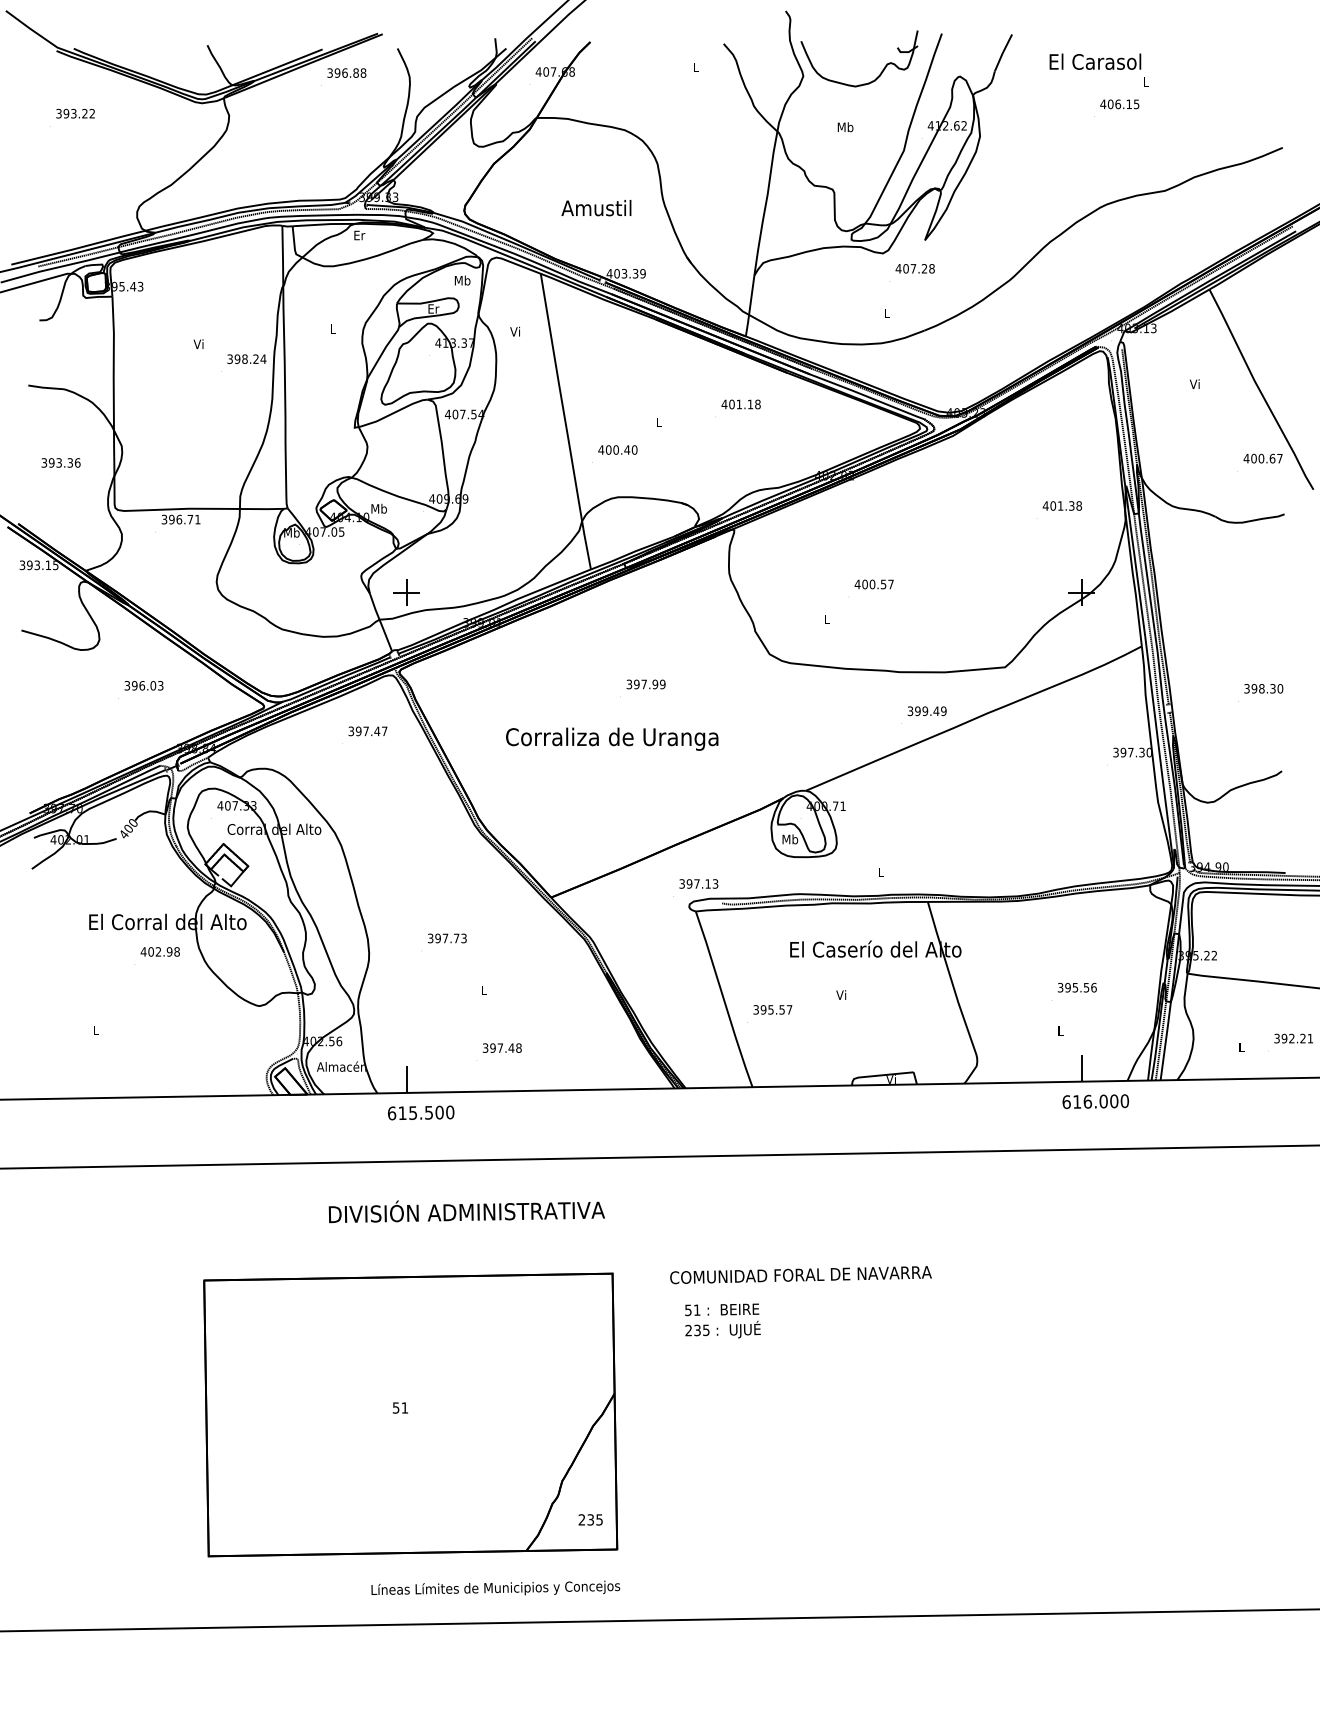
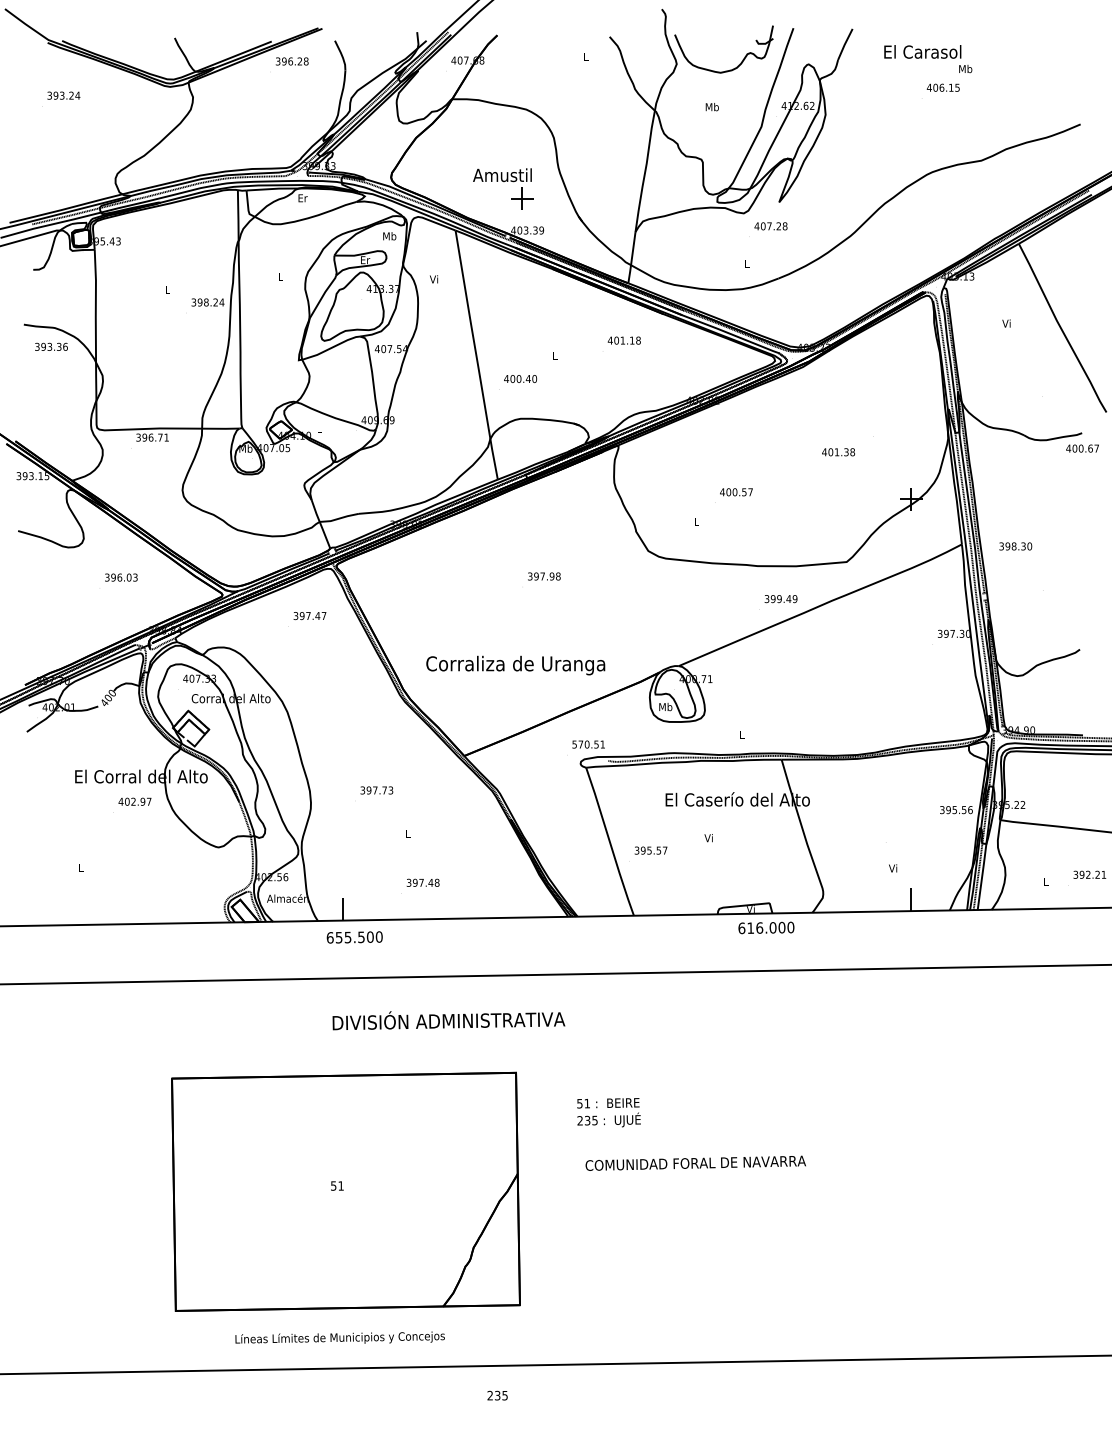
text: (355, 72) -> (299, 60), 396.88 -> 396.28
text: (1146, 81) -> (965, 68), L -> Mb
text: (92, 113) -> (77, 95), 393.22 -> 393.24
text: (198, 344) -> (167, 290), Vi -> L
text: (1262, 458) -> (1082, 448), moved
text: (60, 462) -> (50, 346), moved
text: (1061, 505) -> (837, 451), moved
text: (378, 508) -> (318, 428), Mb -> L
part: (406, 592) -> (521, 198), moved
text: (662, 684) -> (558, 576), 397.99 -> 397.98
text: (1263, 688) -> (1015, 546), moved
text: (612, 738) -> (515, 664), moved
text: (698, 883) -> (588, 744), 397.13 -> 570.51
text: (176, 951) -> (148, 801), 402.98 -> 402.97
text: (1076, 987) -> (955, 809), moved
text: (1059, 1030) -> (892, 867), L -> Vi
text: (1095, 1101) -> (766, 927), moved
text: (402, 1113) -> (339, 937), 615.500 -> 655.500
text: (466, 1211) -> (448, 1020), moved
text: (800, 1275) -> (695, 1163), moved
text: (590, 1519) -> (497, 1395), moved
text: (495, 1587) -> (339, 1337), moved

